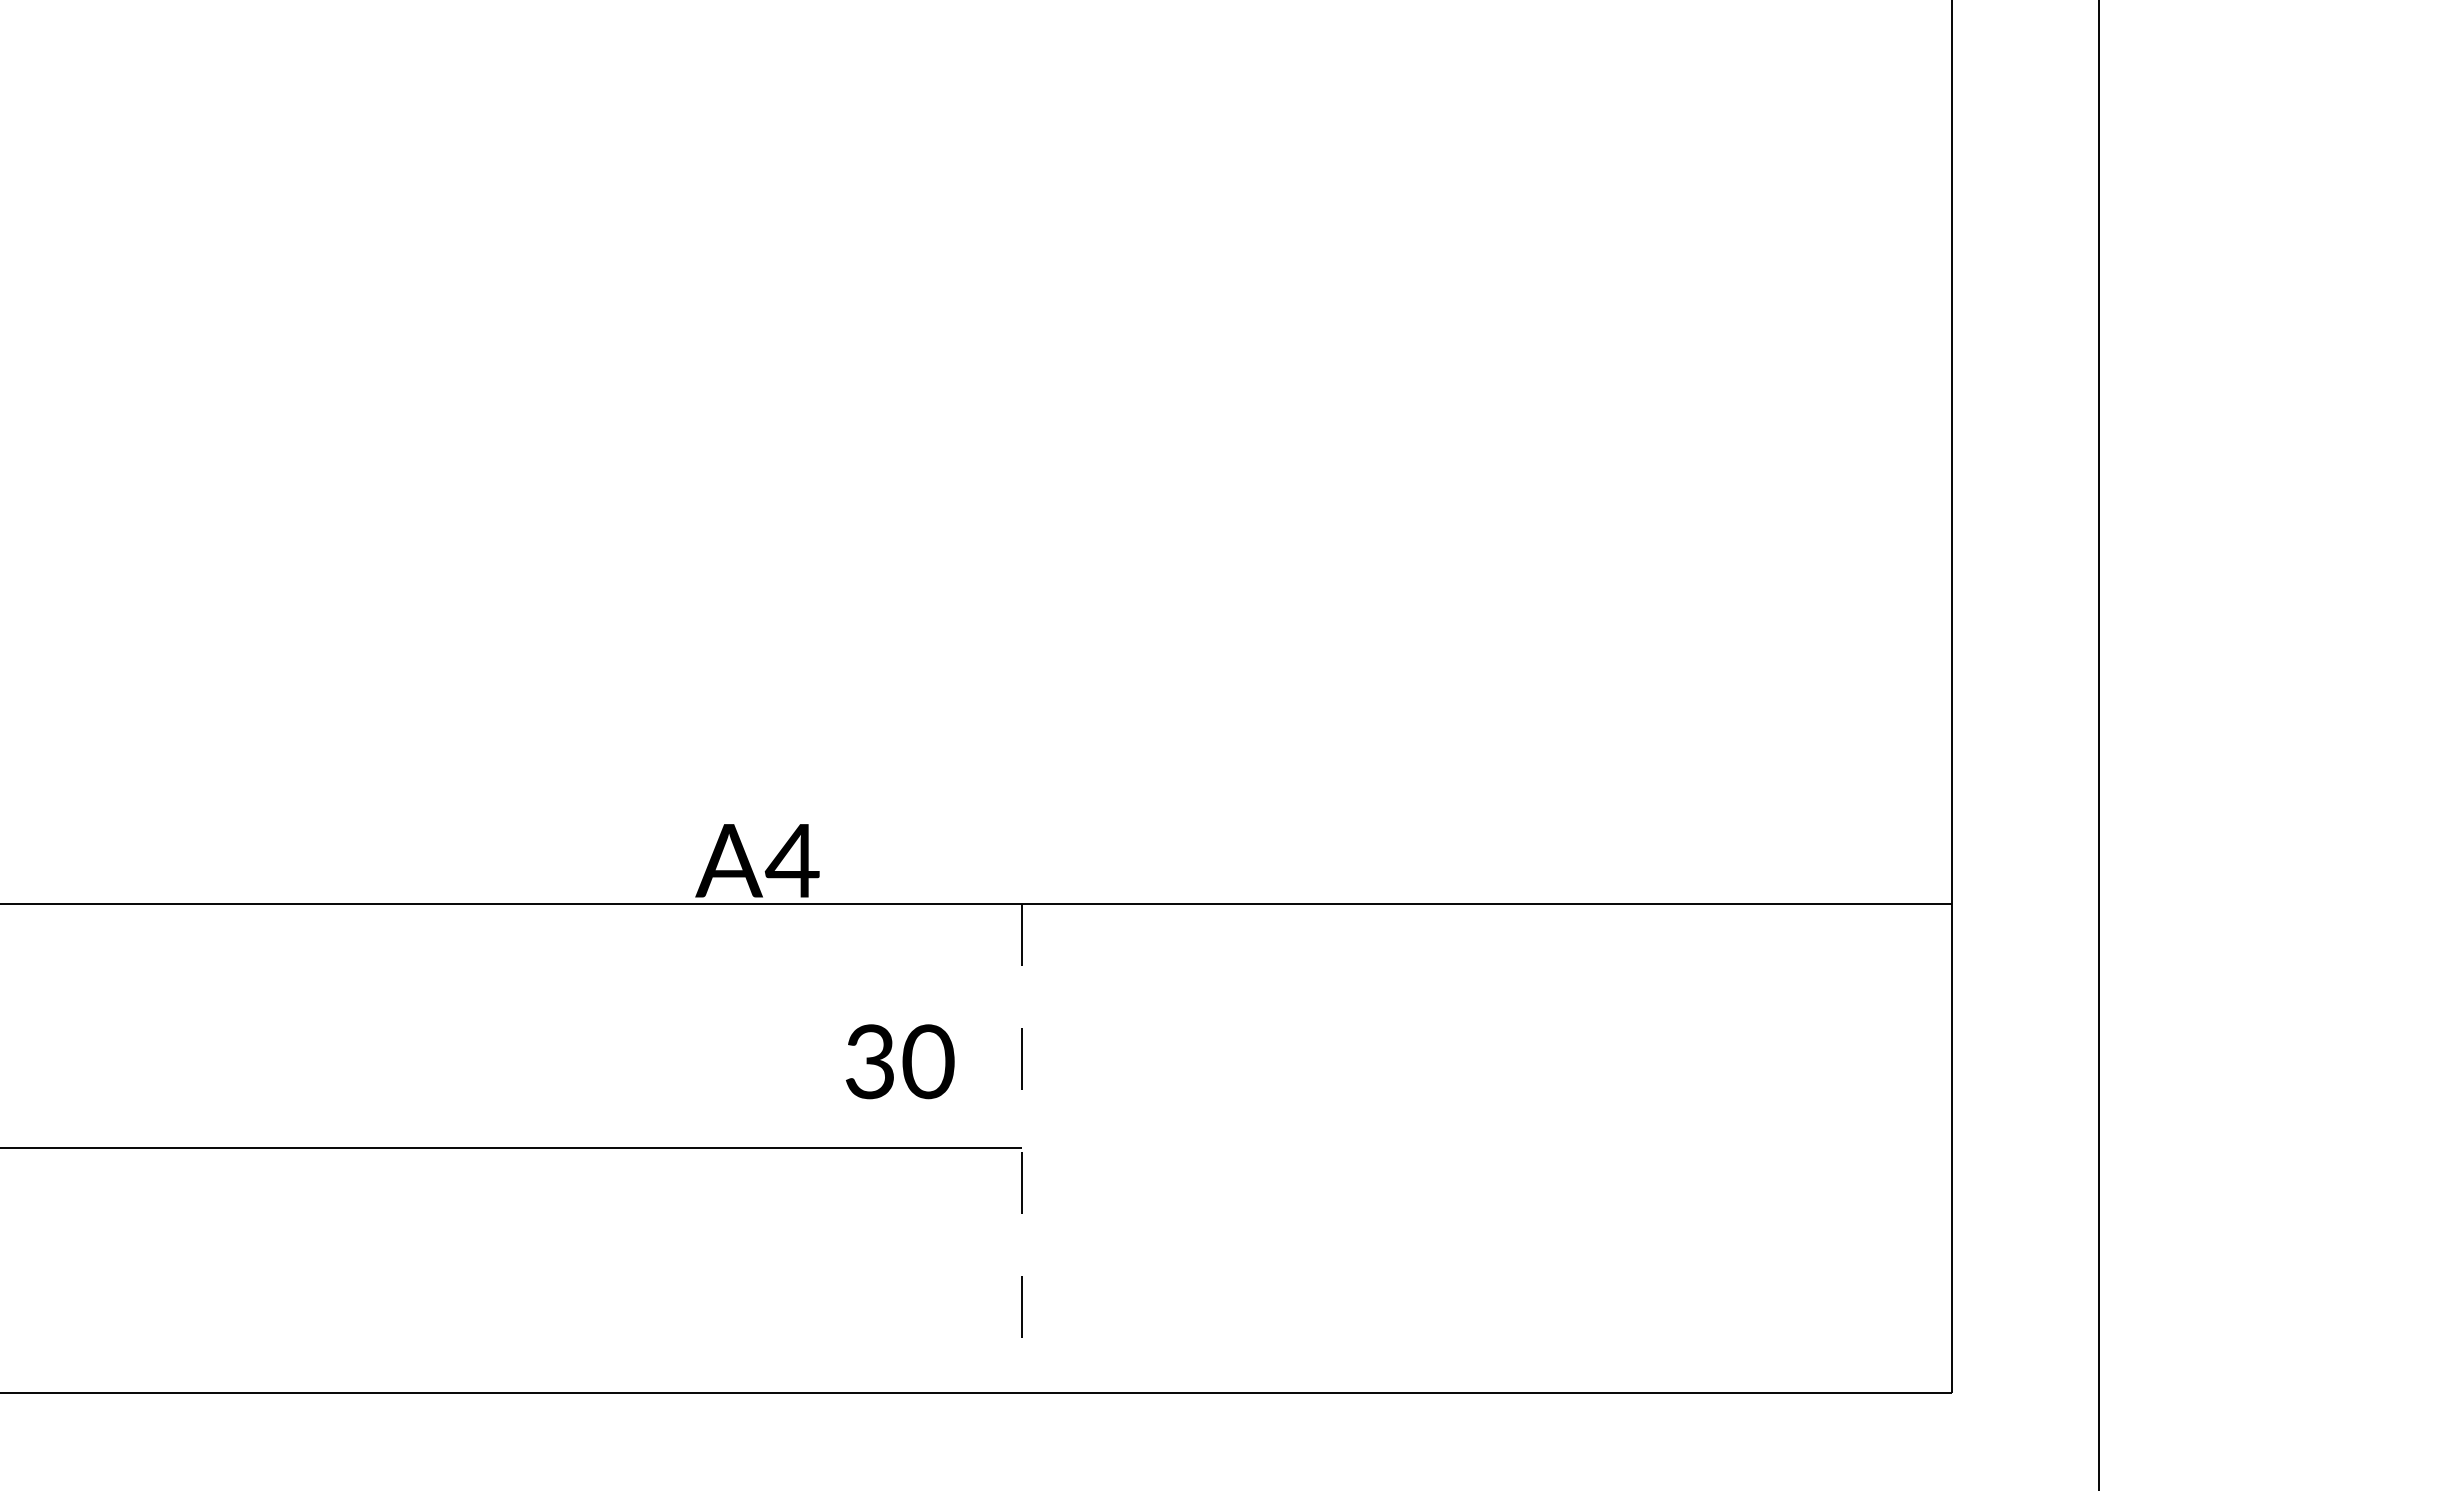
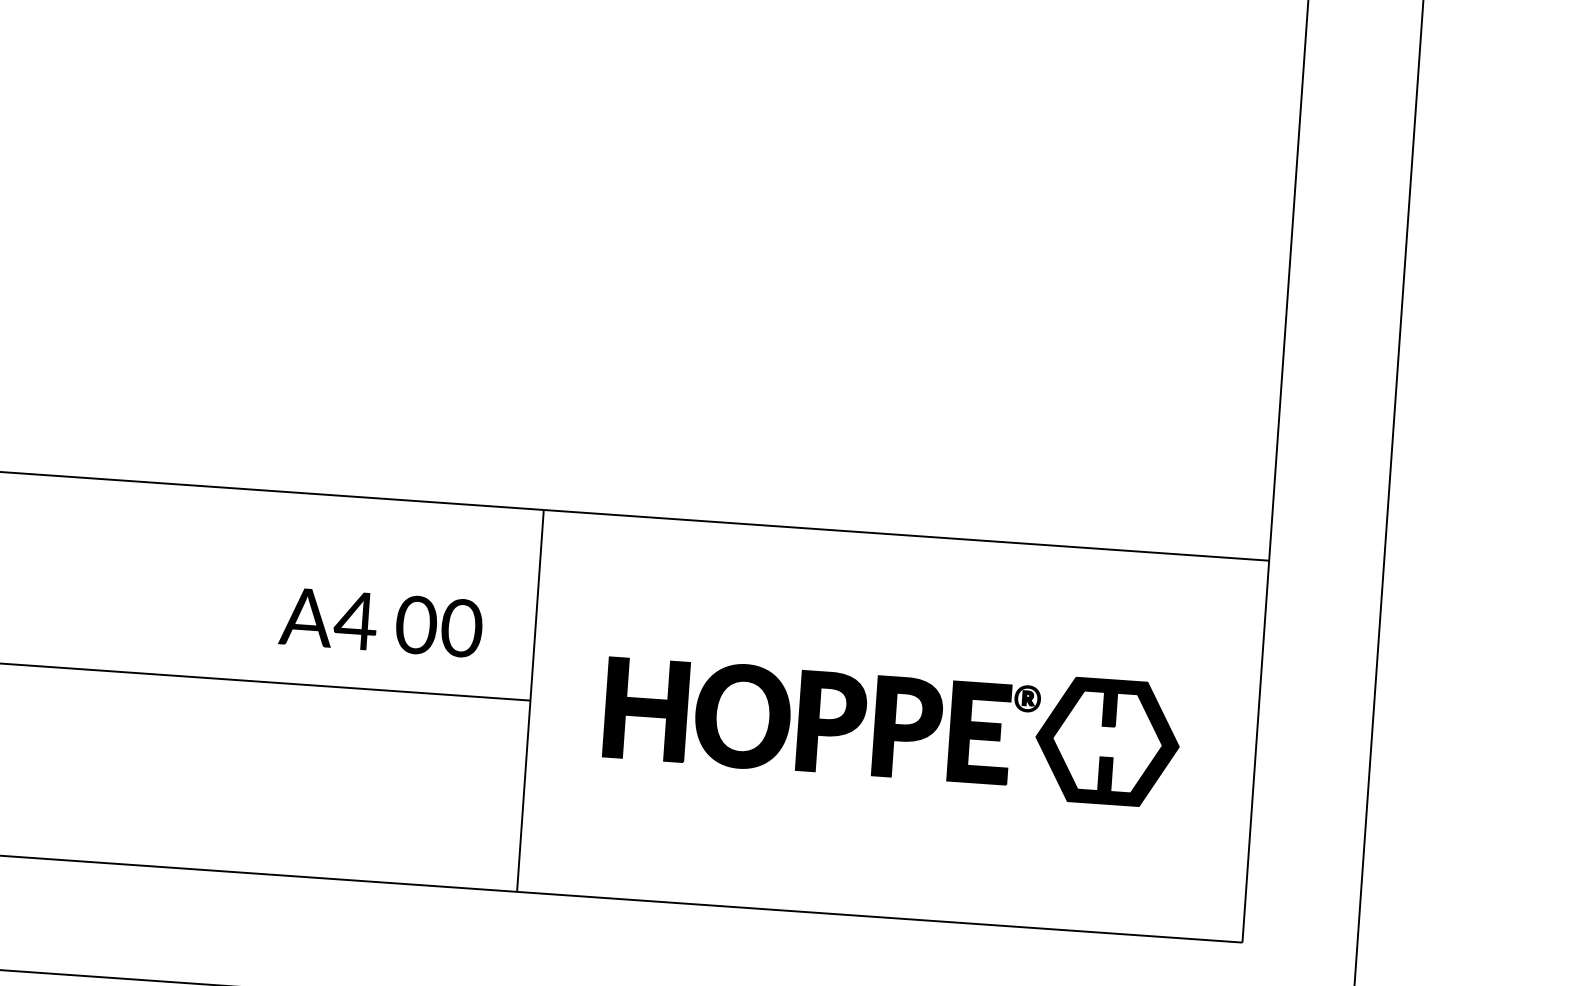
text: (757, 860) -> (328, 618), moved
text: (870, 1061) -> (416, 624), 30 -> 00
line: (1022, 1148) -> (530, 701), dashed -> solid
part: (1486, 1149) -> (892, 727), added

